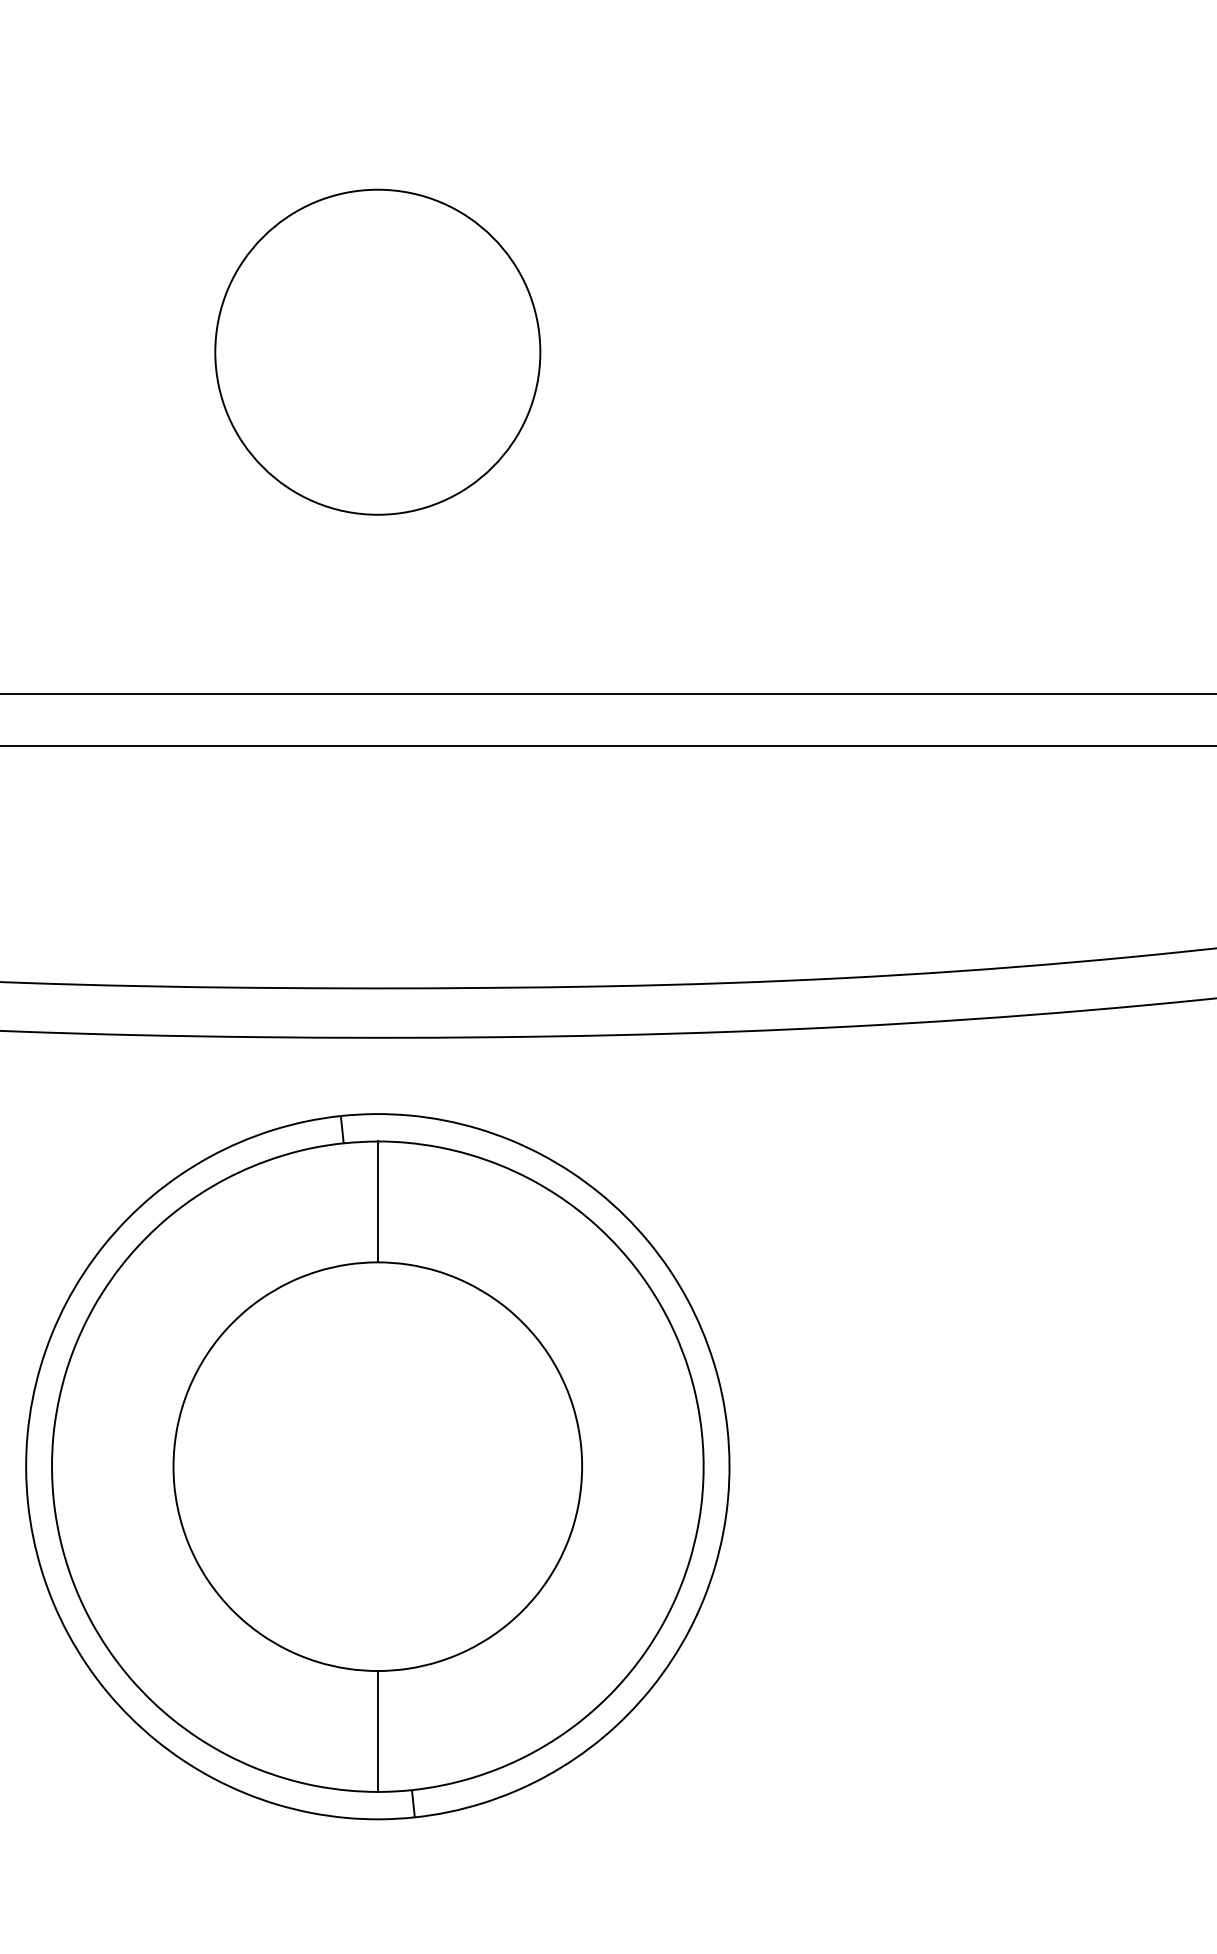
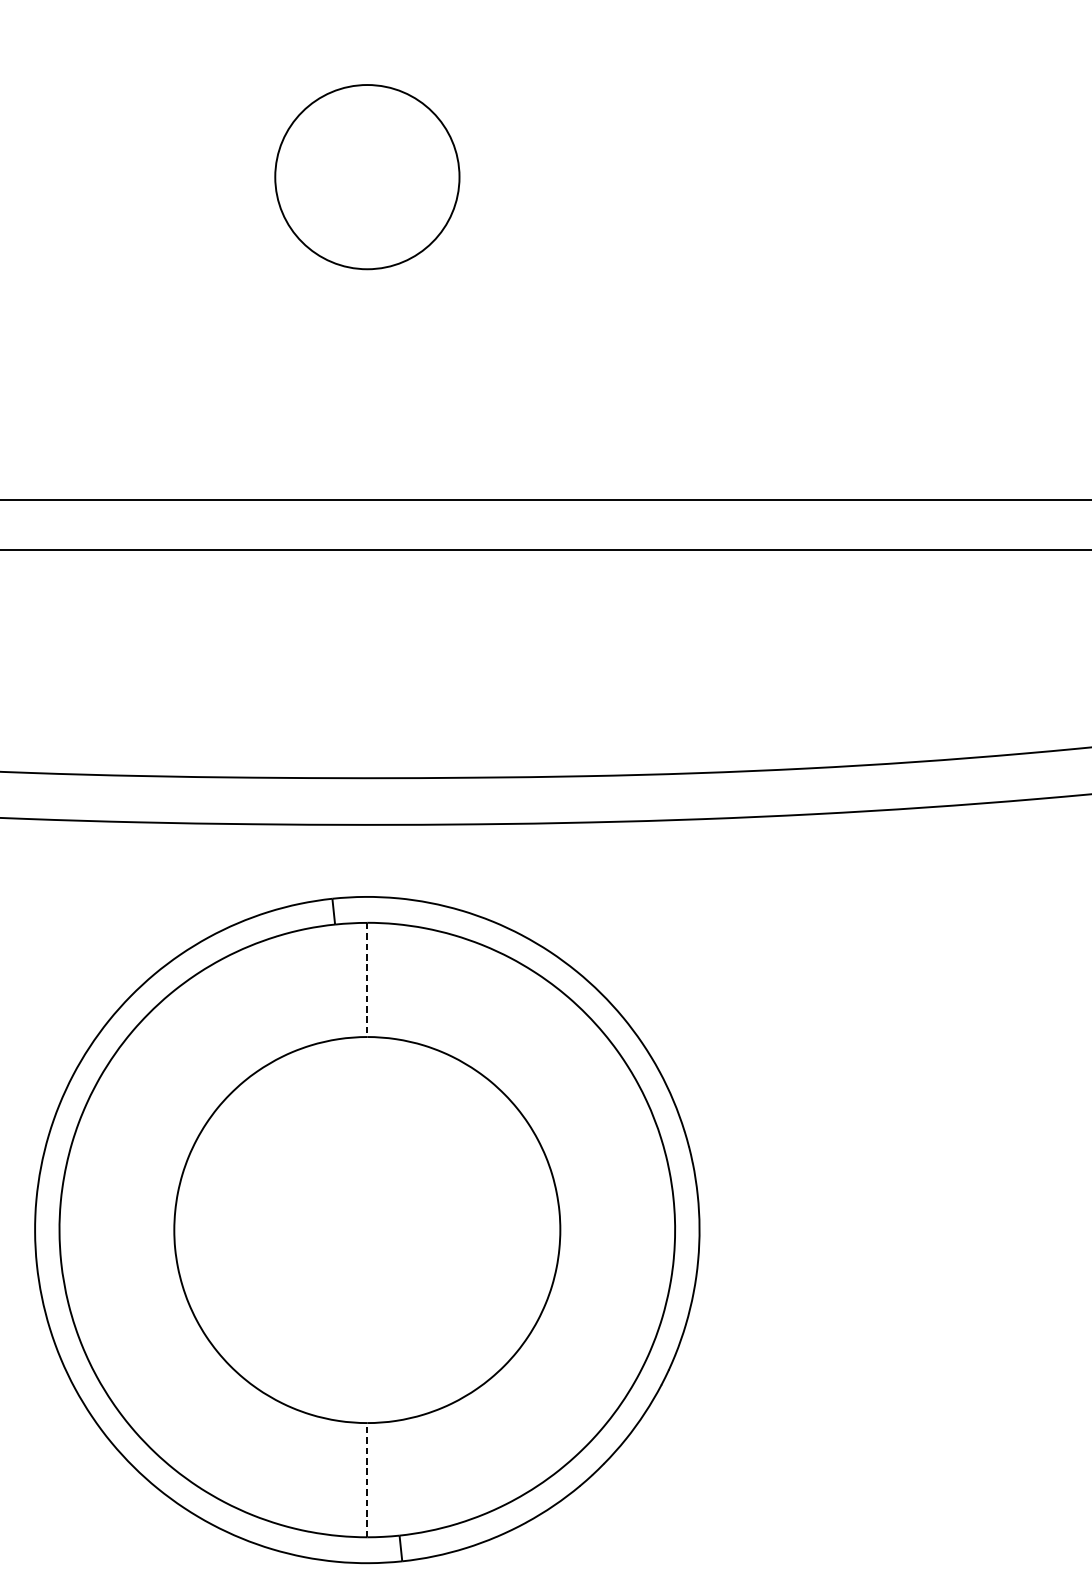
circle: (377, 351) -> (367, 176), size x0.6
line: (377, 1202) -> (367, 980), solid -> dashed
line: (377, 1730) -> (367, 1479), solid -> dashed

